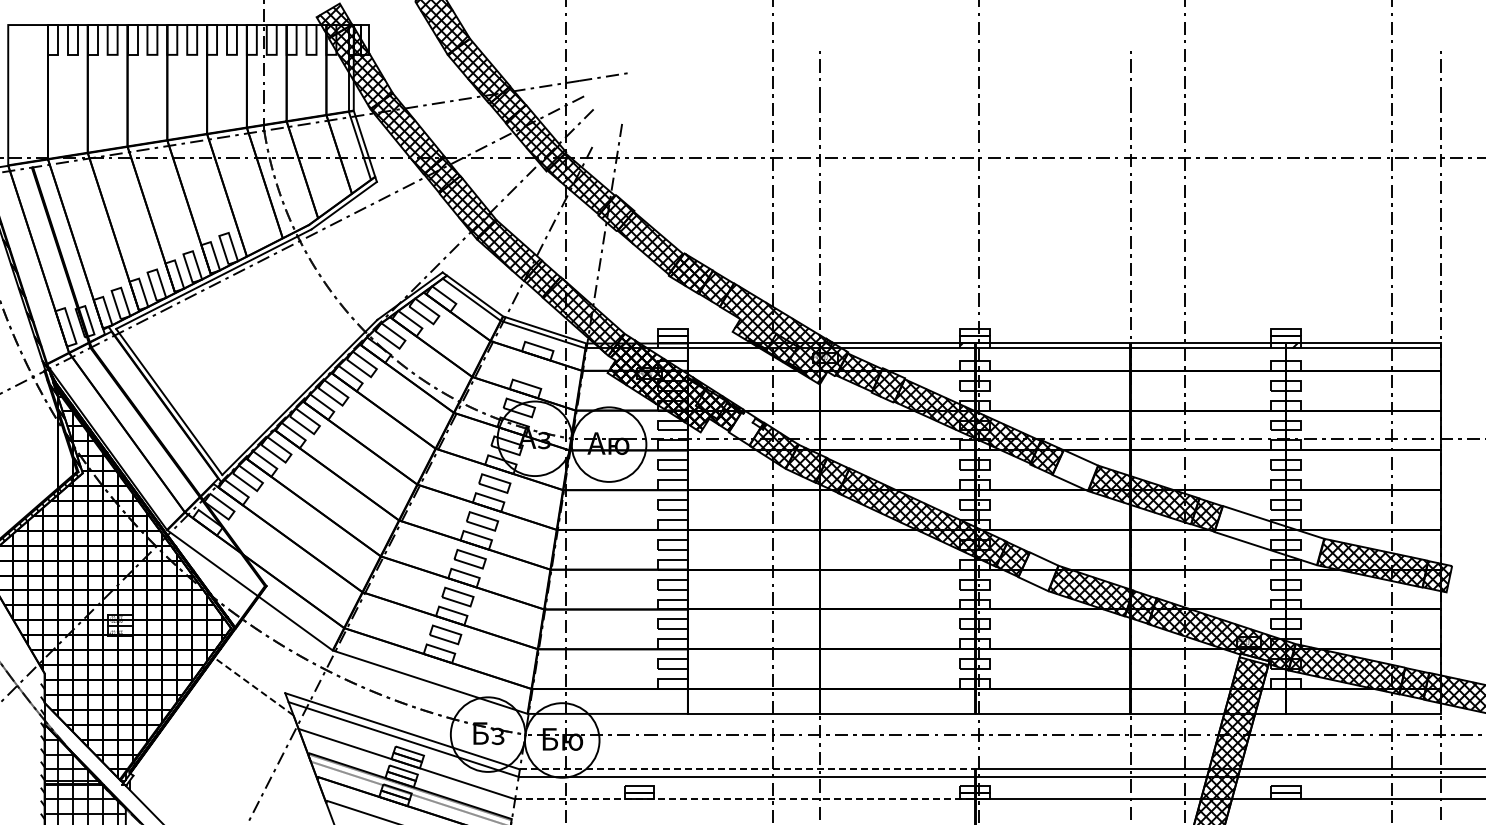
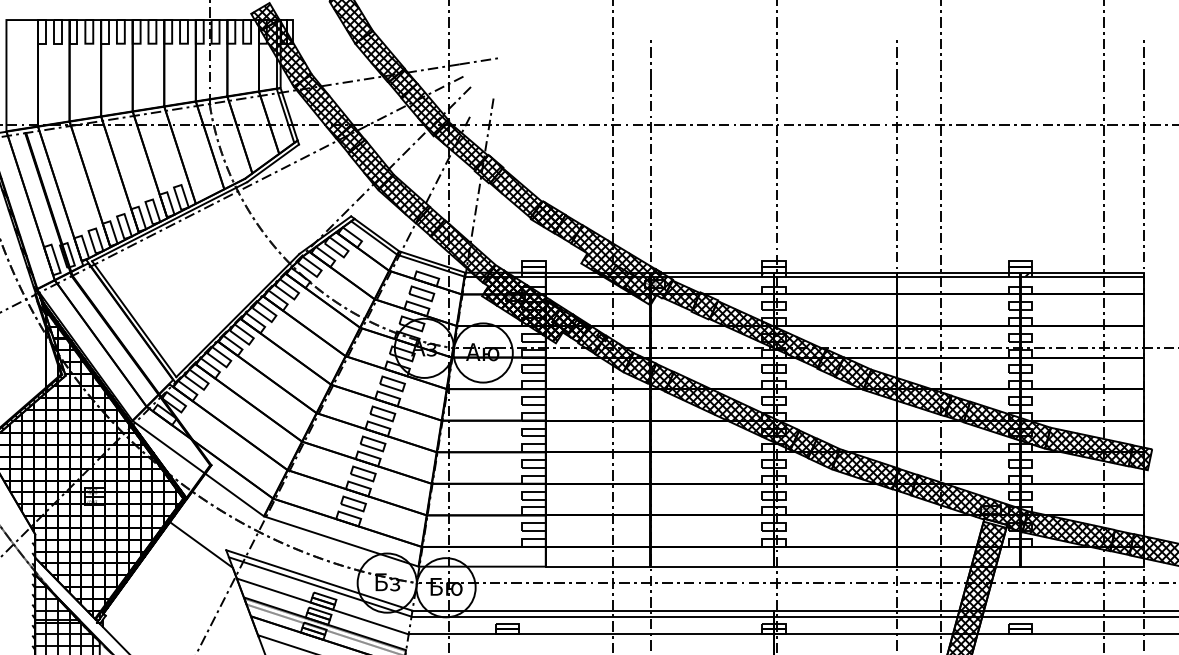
part: (531, 369) -> (421, 293), added
hatch: (747, 427) -> (593, 339), added
hatch: (1074, 469) -> (852, 372), added
hatch: (1269, 534) -> (1007, 424), added
hatch: (1037, 572) -> (823, 454), added
line: (253, 686) -> (201, 544), dashed -> solid
line: (747, 769) -> (593, 610), dashed -> solid
line: (745, 799) -> (591, 634), dashed -> solid

